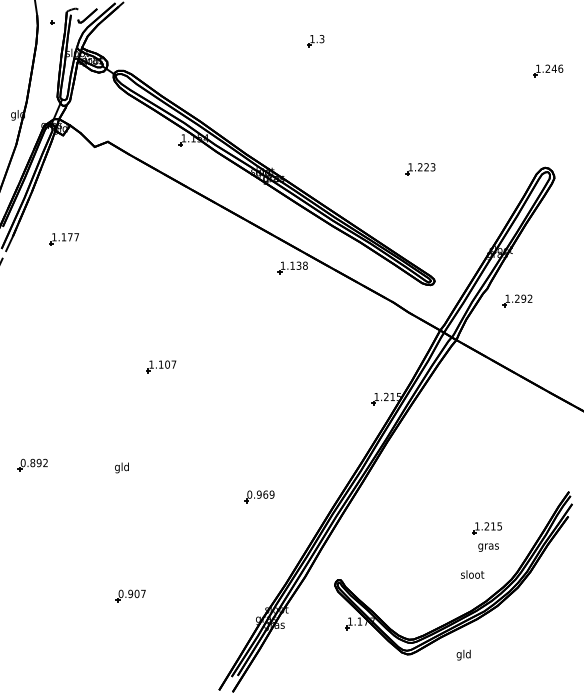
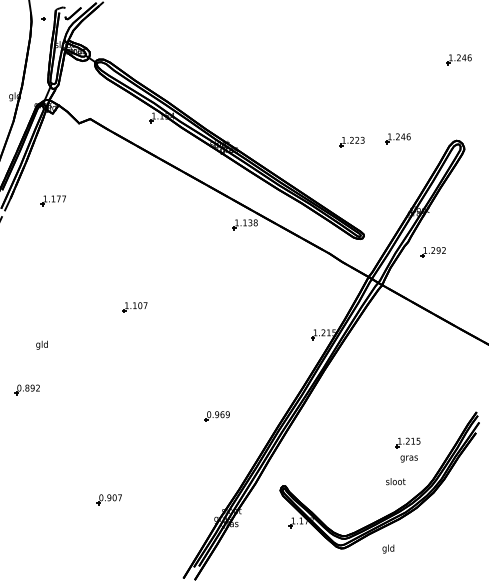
part: (315, 40) -> (264, 34), removed
part: (474, 165) -> (397, 138), added
text: (121, 467) -> (41, 344), moved

